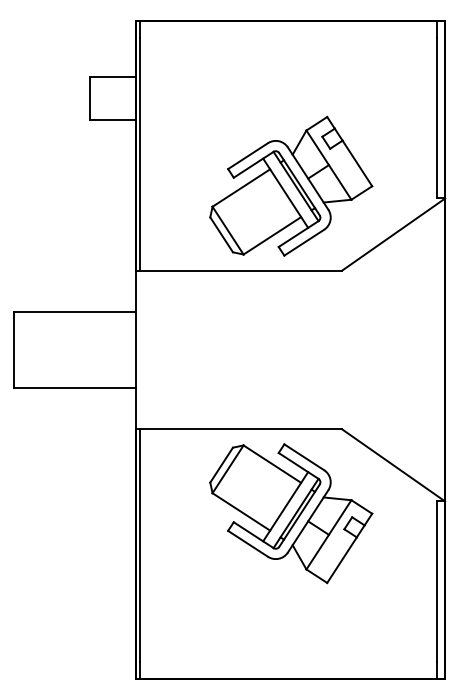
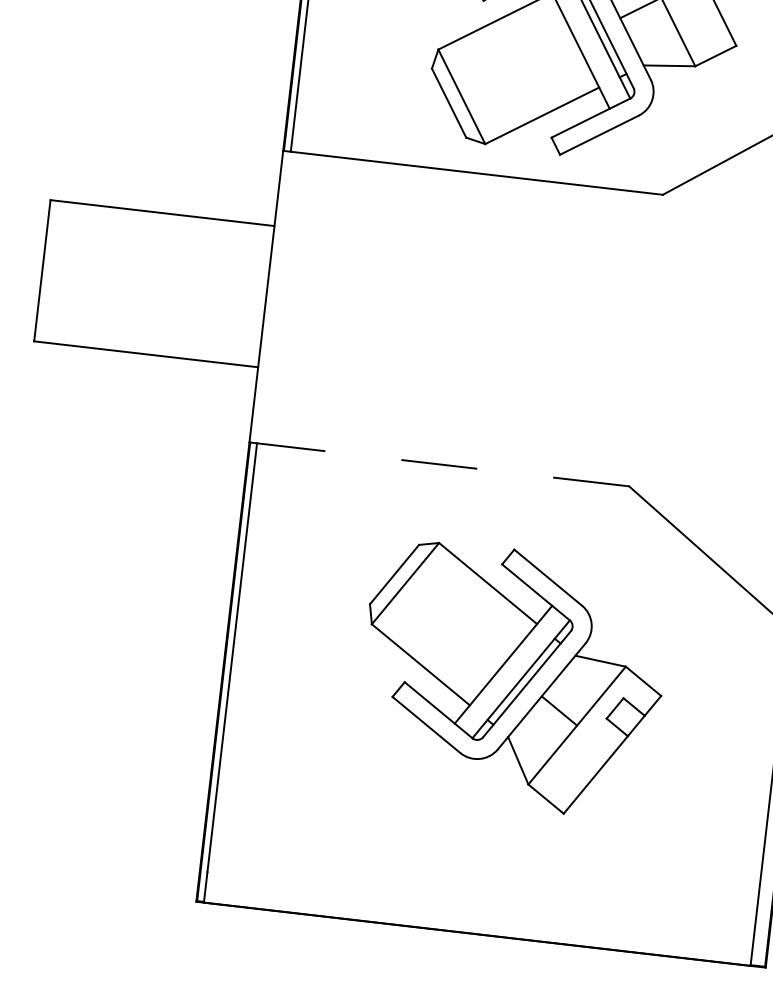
line: (239, 429) -> (440, 464), solid -> dashed
part: (291, 513) -> (512, 678), moved

